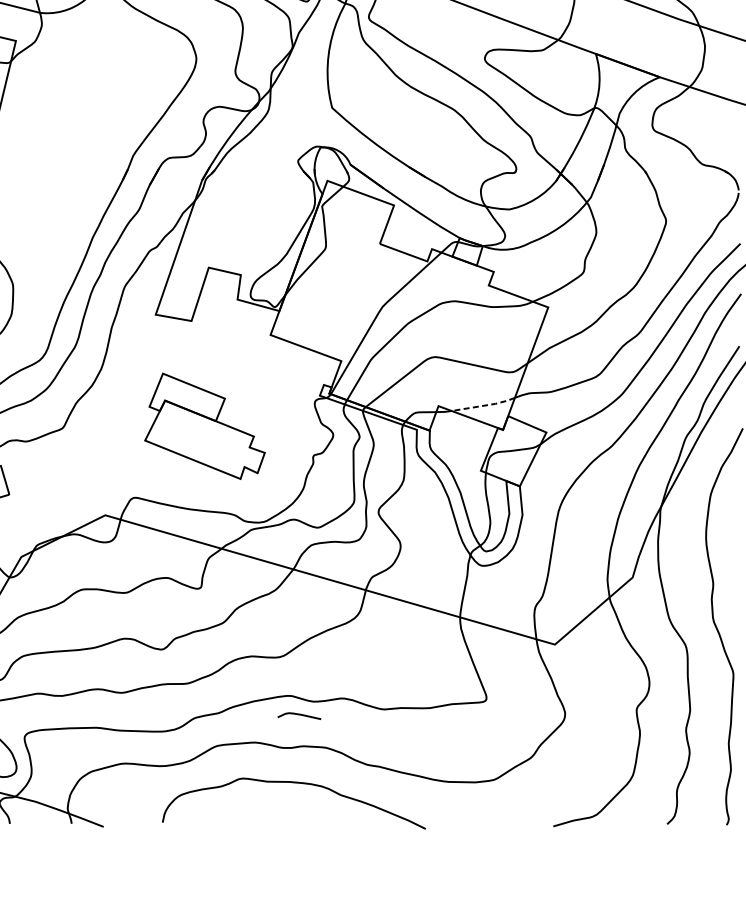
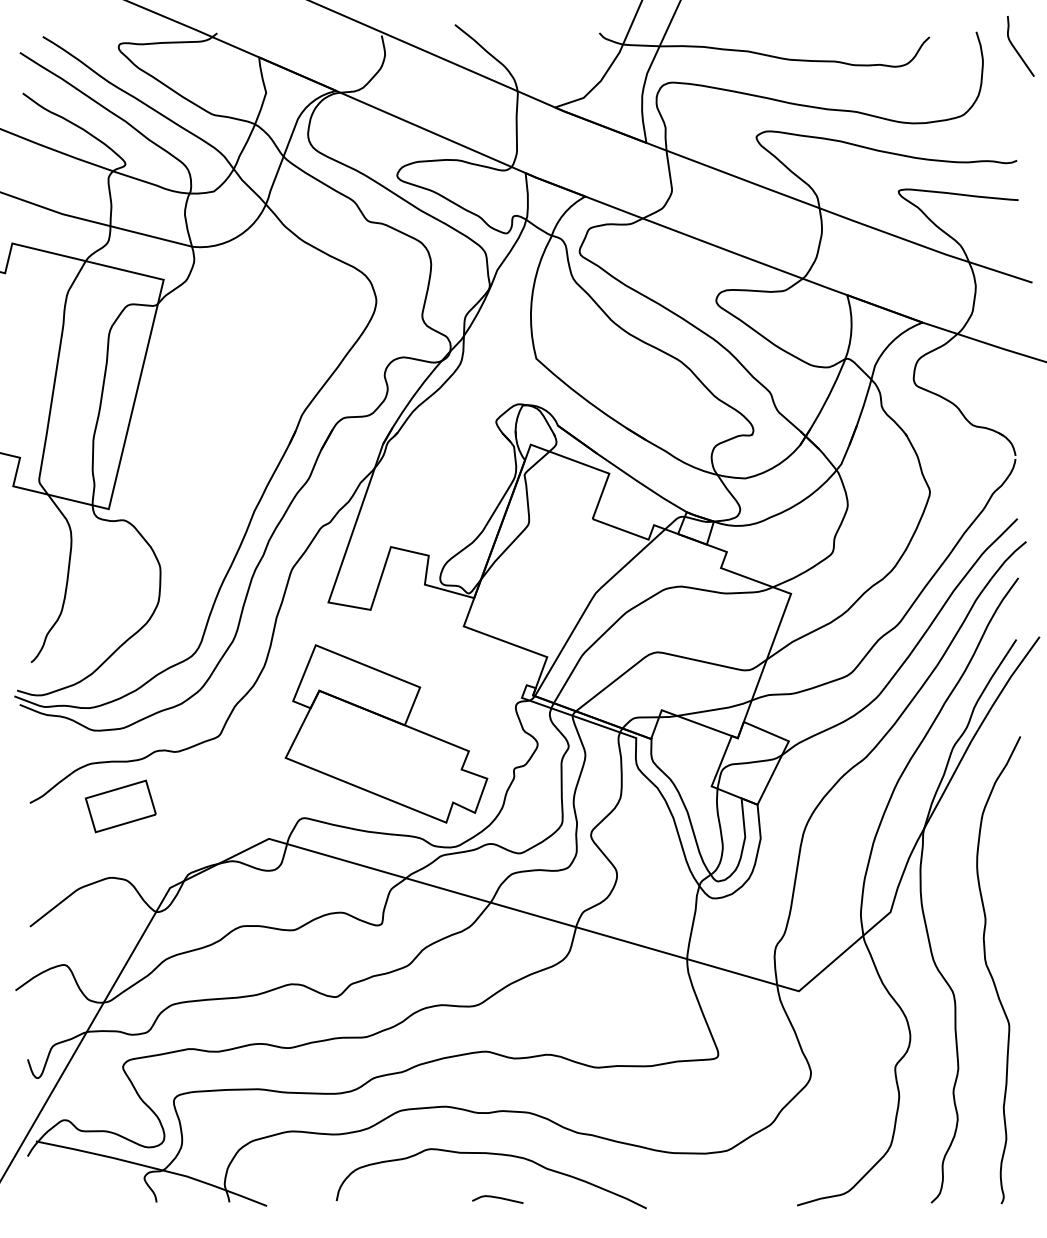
line: (485, 405) -> (716, 709), dashed -> solid
part: (204, 425) -> (386, 733), size x1.43
curve: (299, 715) -> (497, 1198), moved

